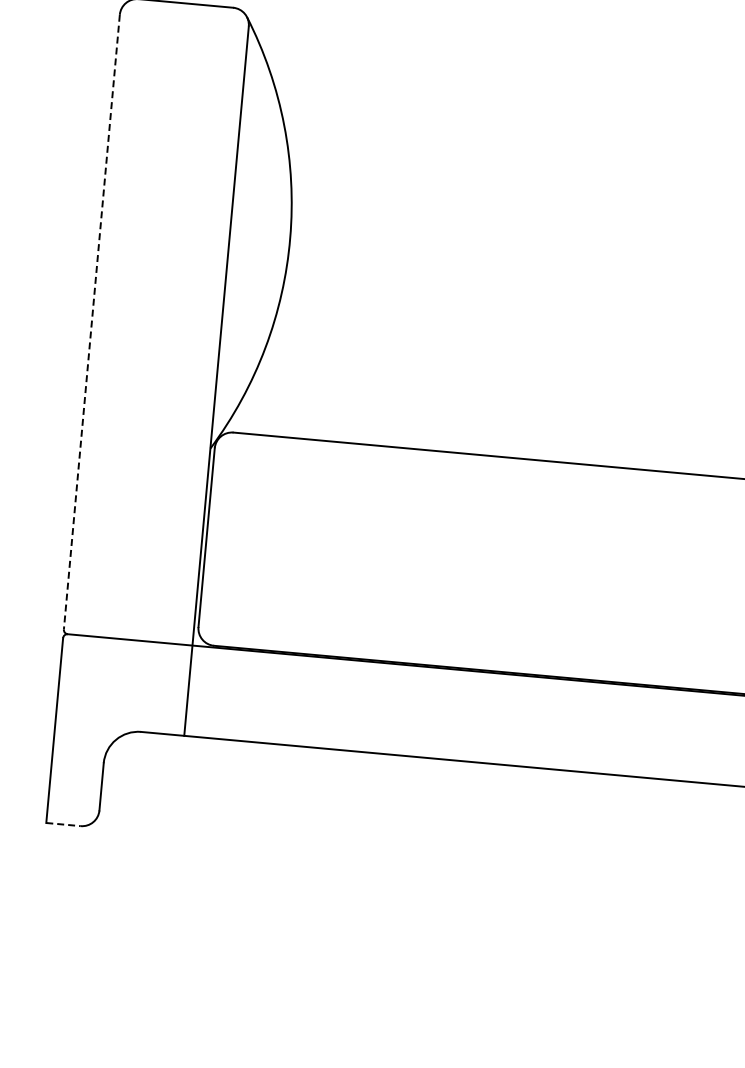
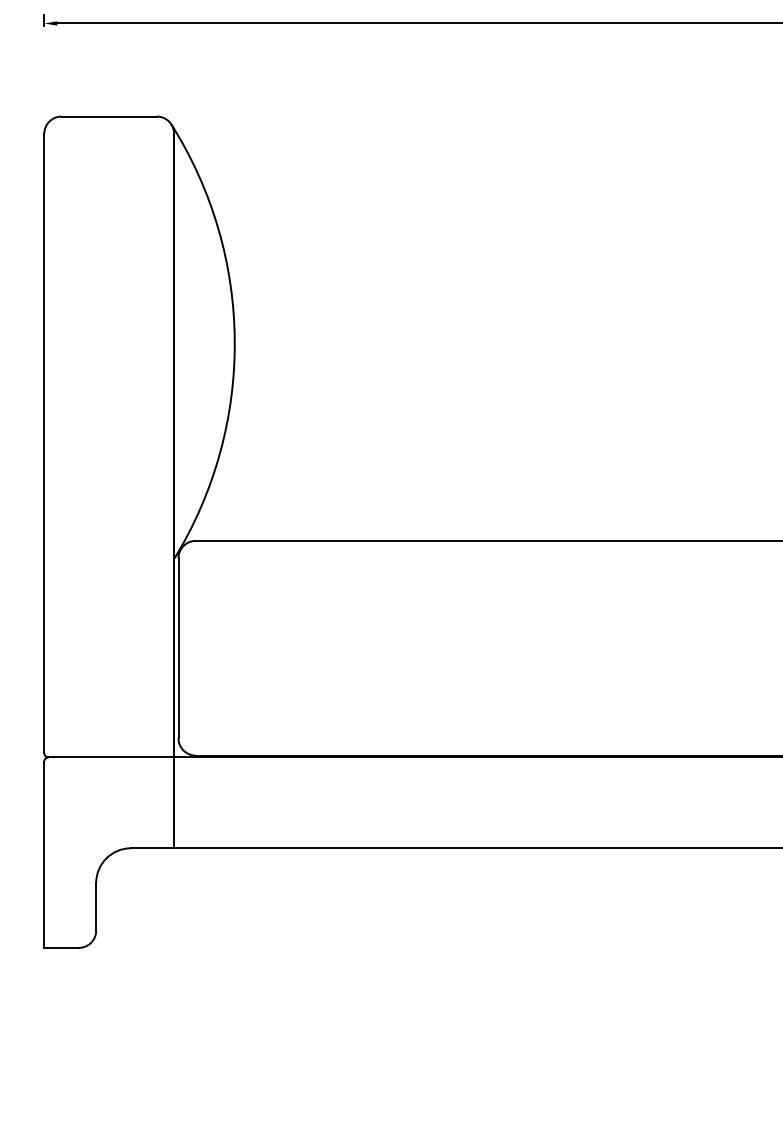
line: (92, 322) -> (44, 443), dashed -> solid
line: (64, 824) -> (62, 947), dashed -> solid

